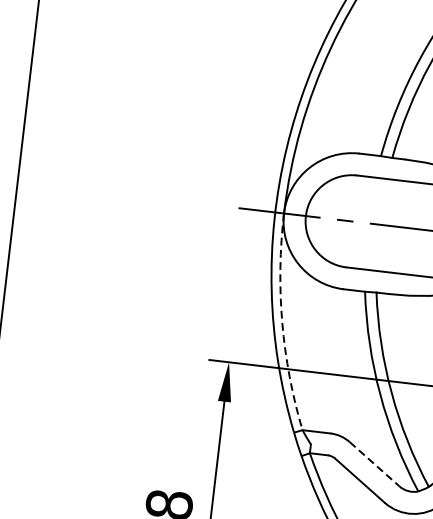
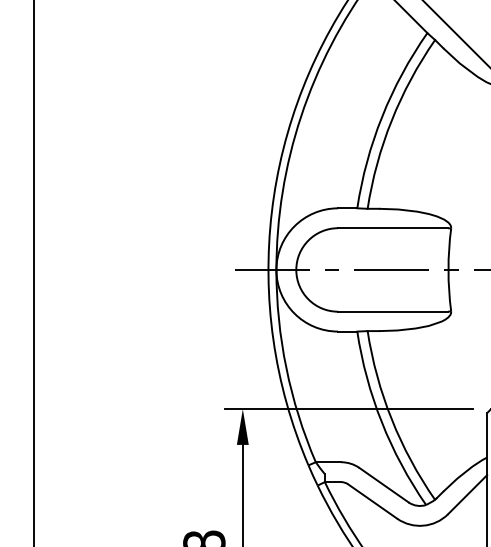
arc: (282, 323) -> (286, 368), dashed -> solid
line: (375, 464) -> (384, 485), dashed -> solid

